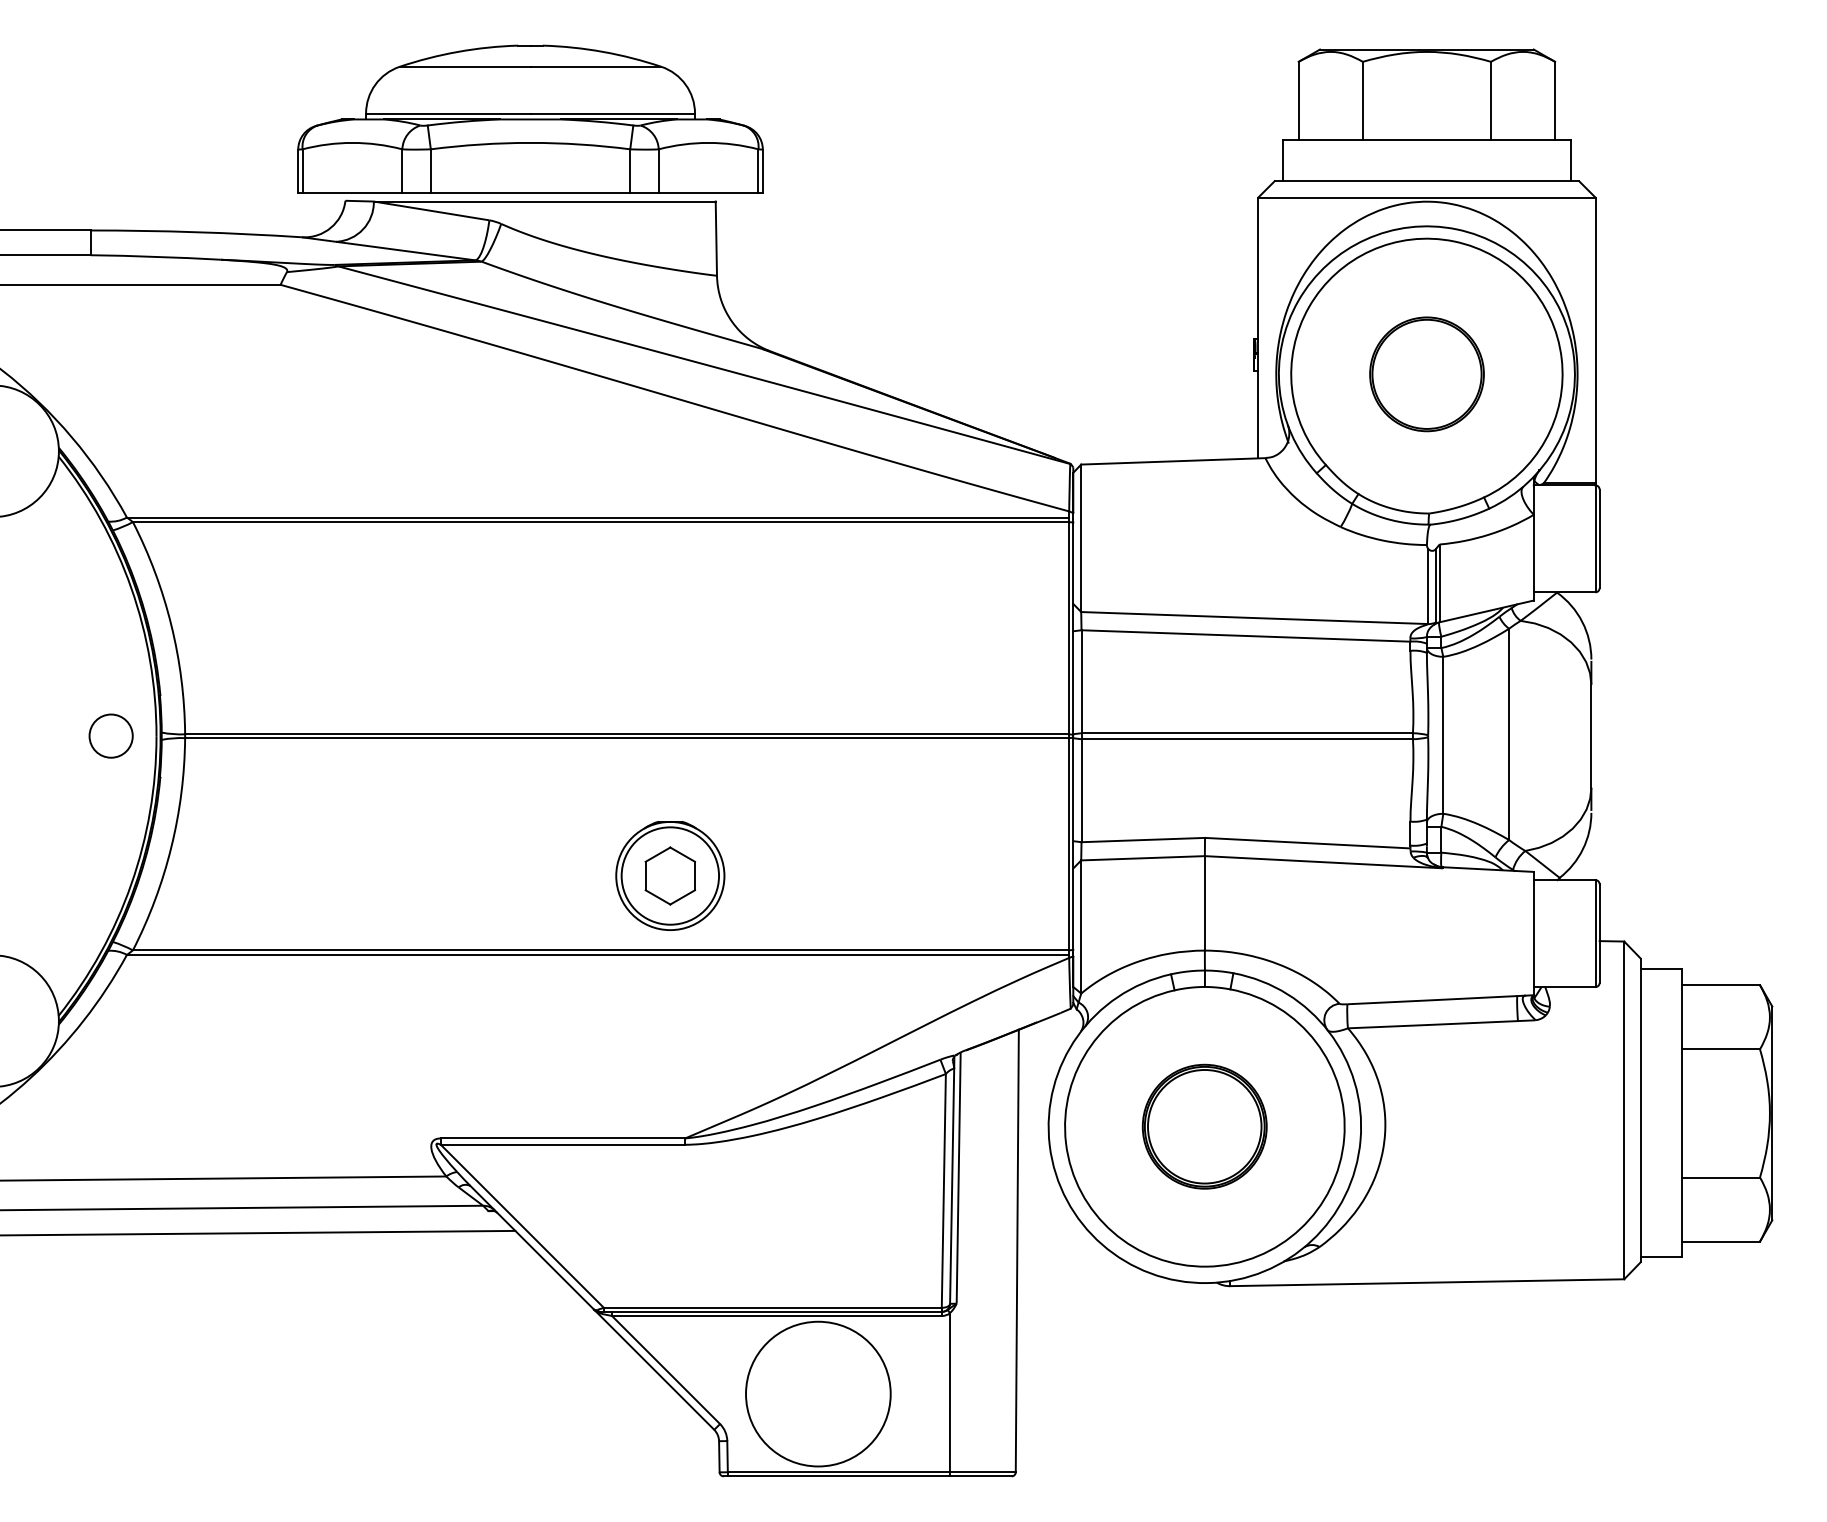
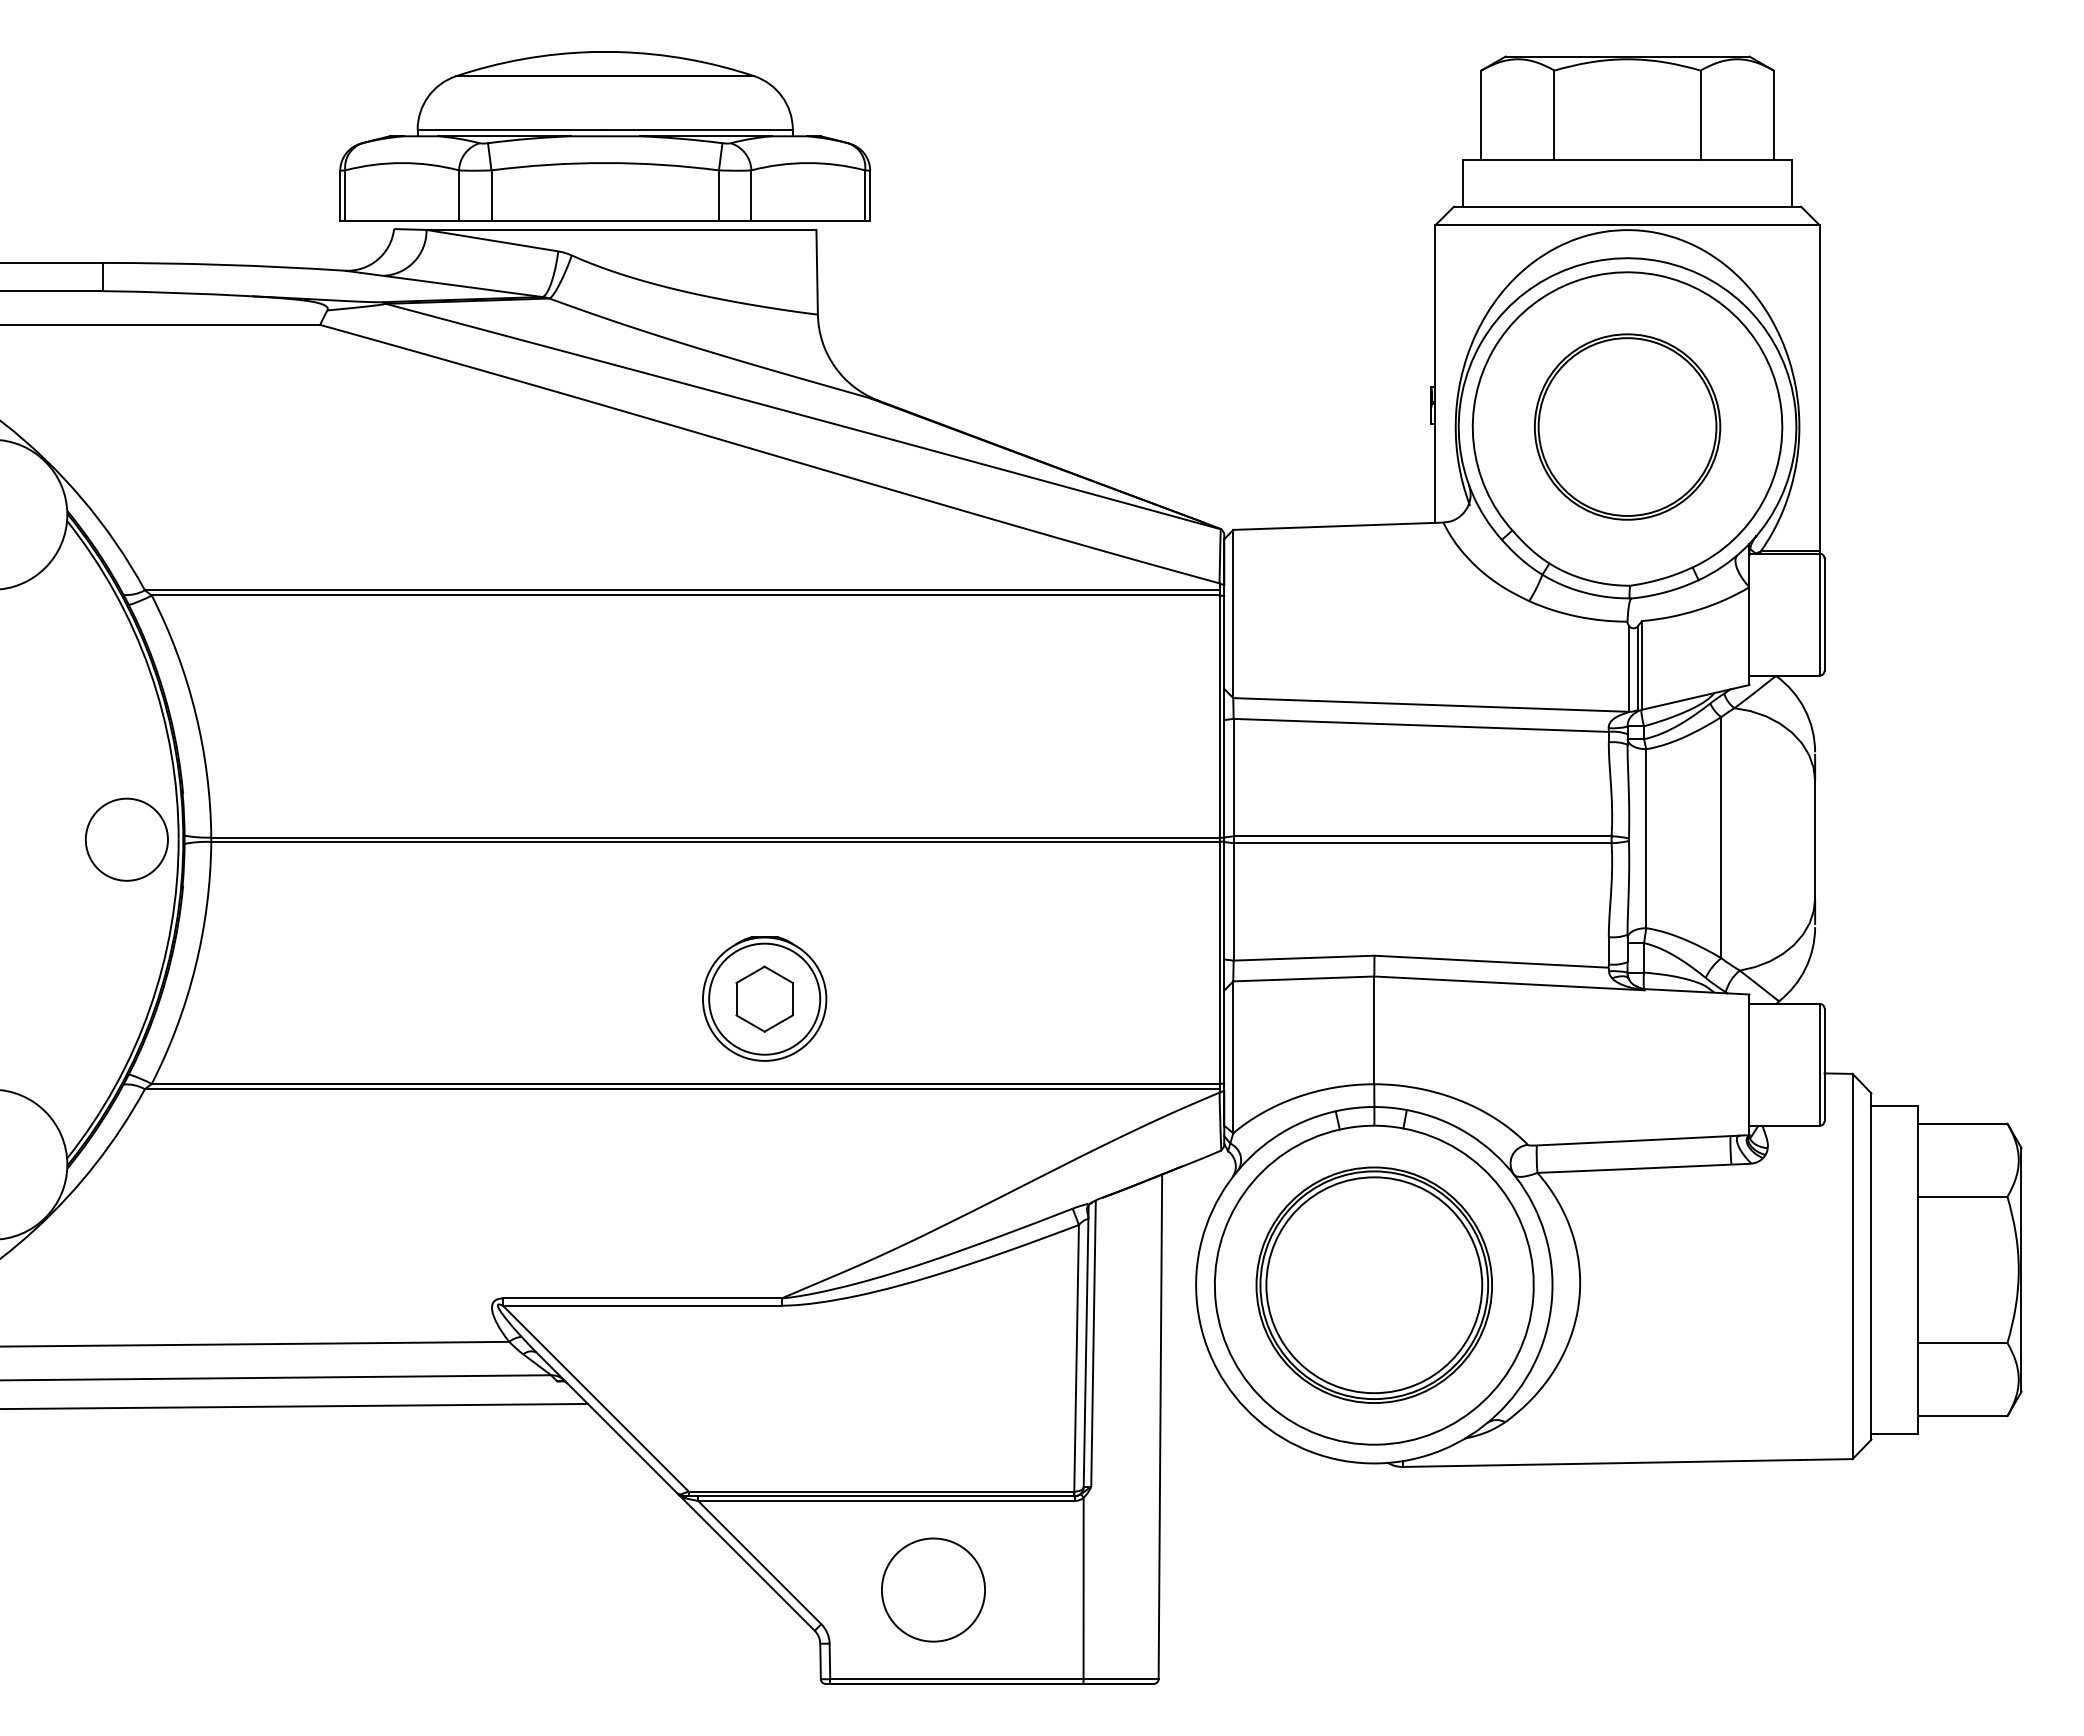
part: (1426, 373) -> (1627, 426), size x1.43
circle: (110, 736) -> (126, 839), size x1.67
part: (1204, 1126) -> (1373, 1284), size x1.67
circle: (818, 1393) -> (933, 1589), size x0.62

